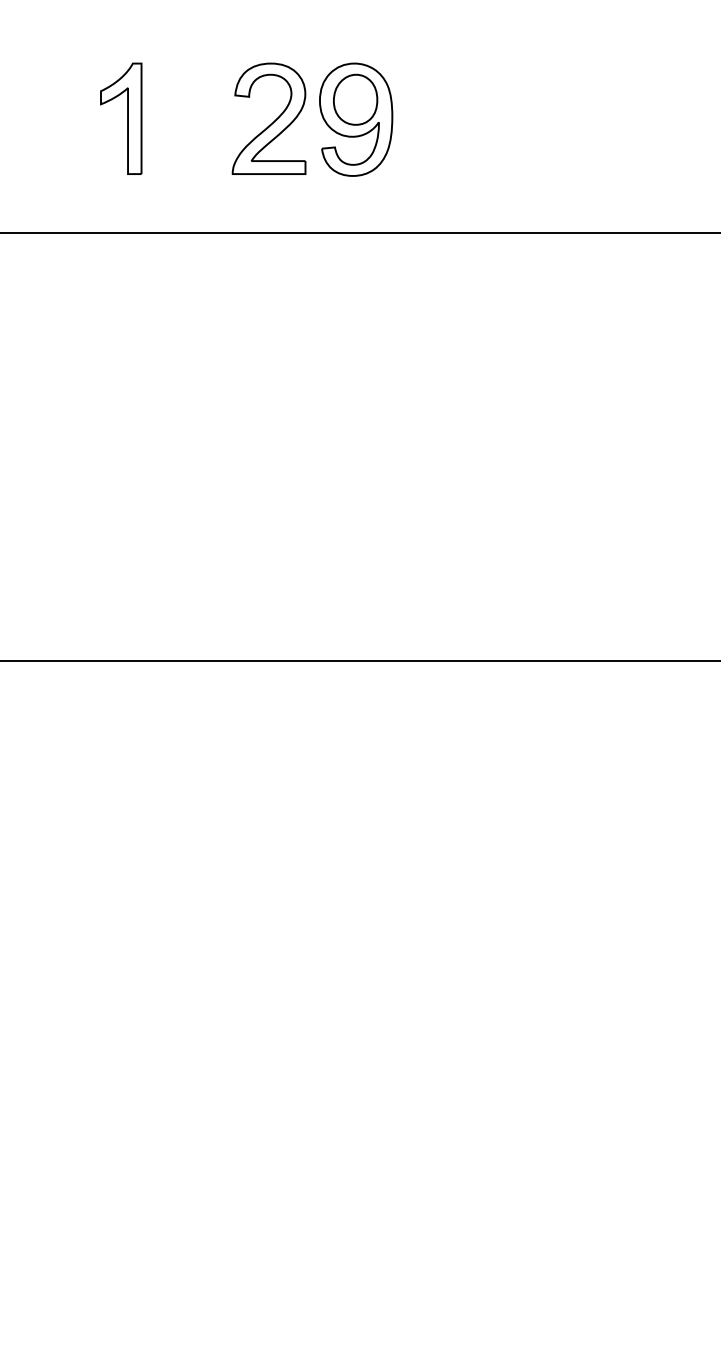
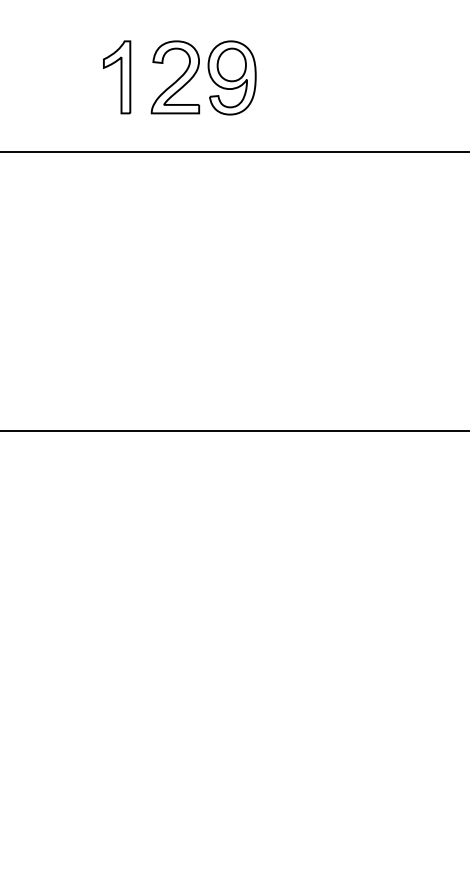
part: (121, 119) -> (117, 77), moved

